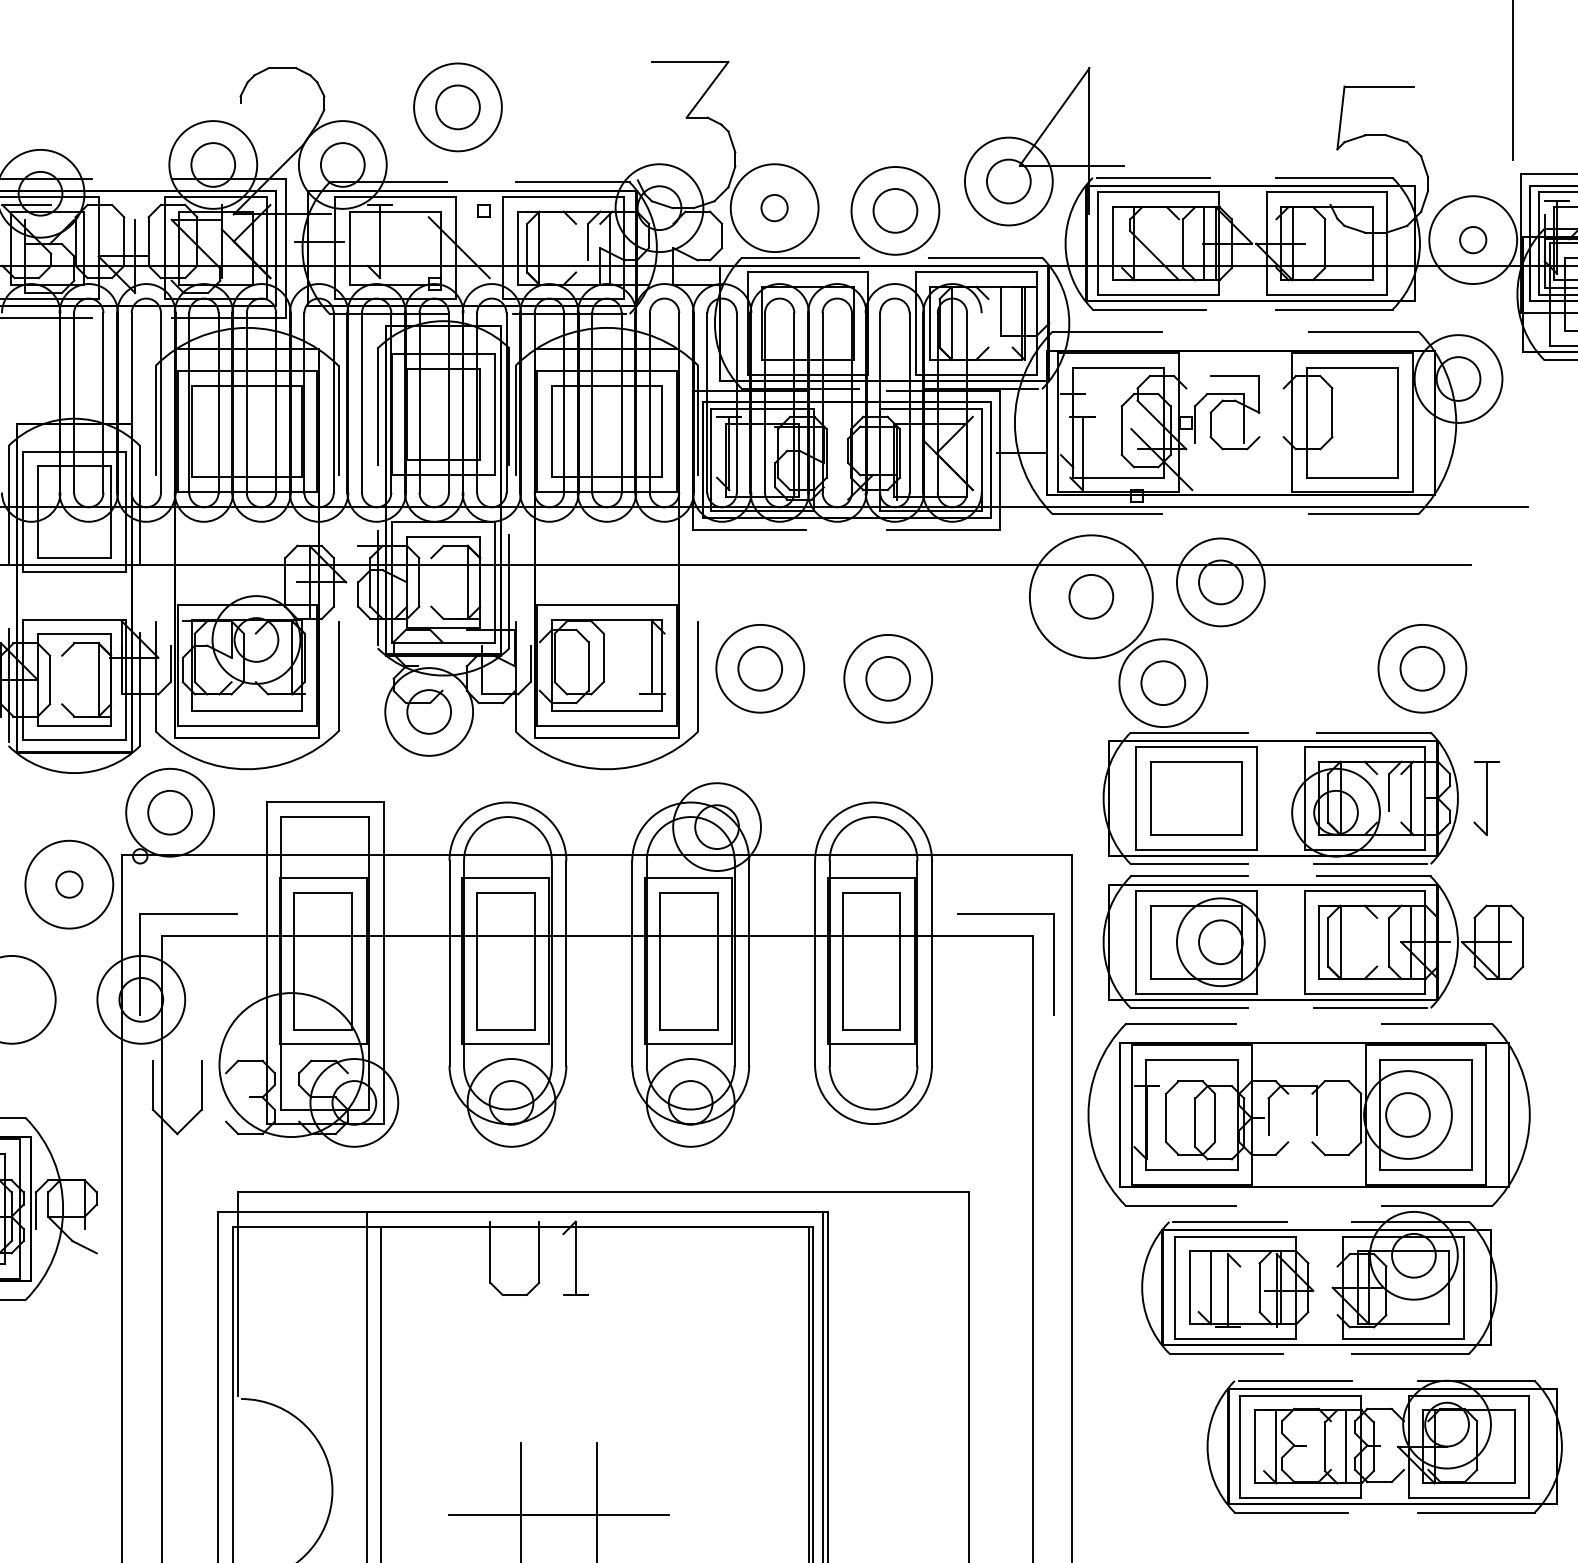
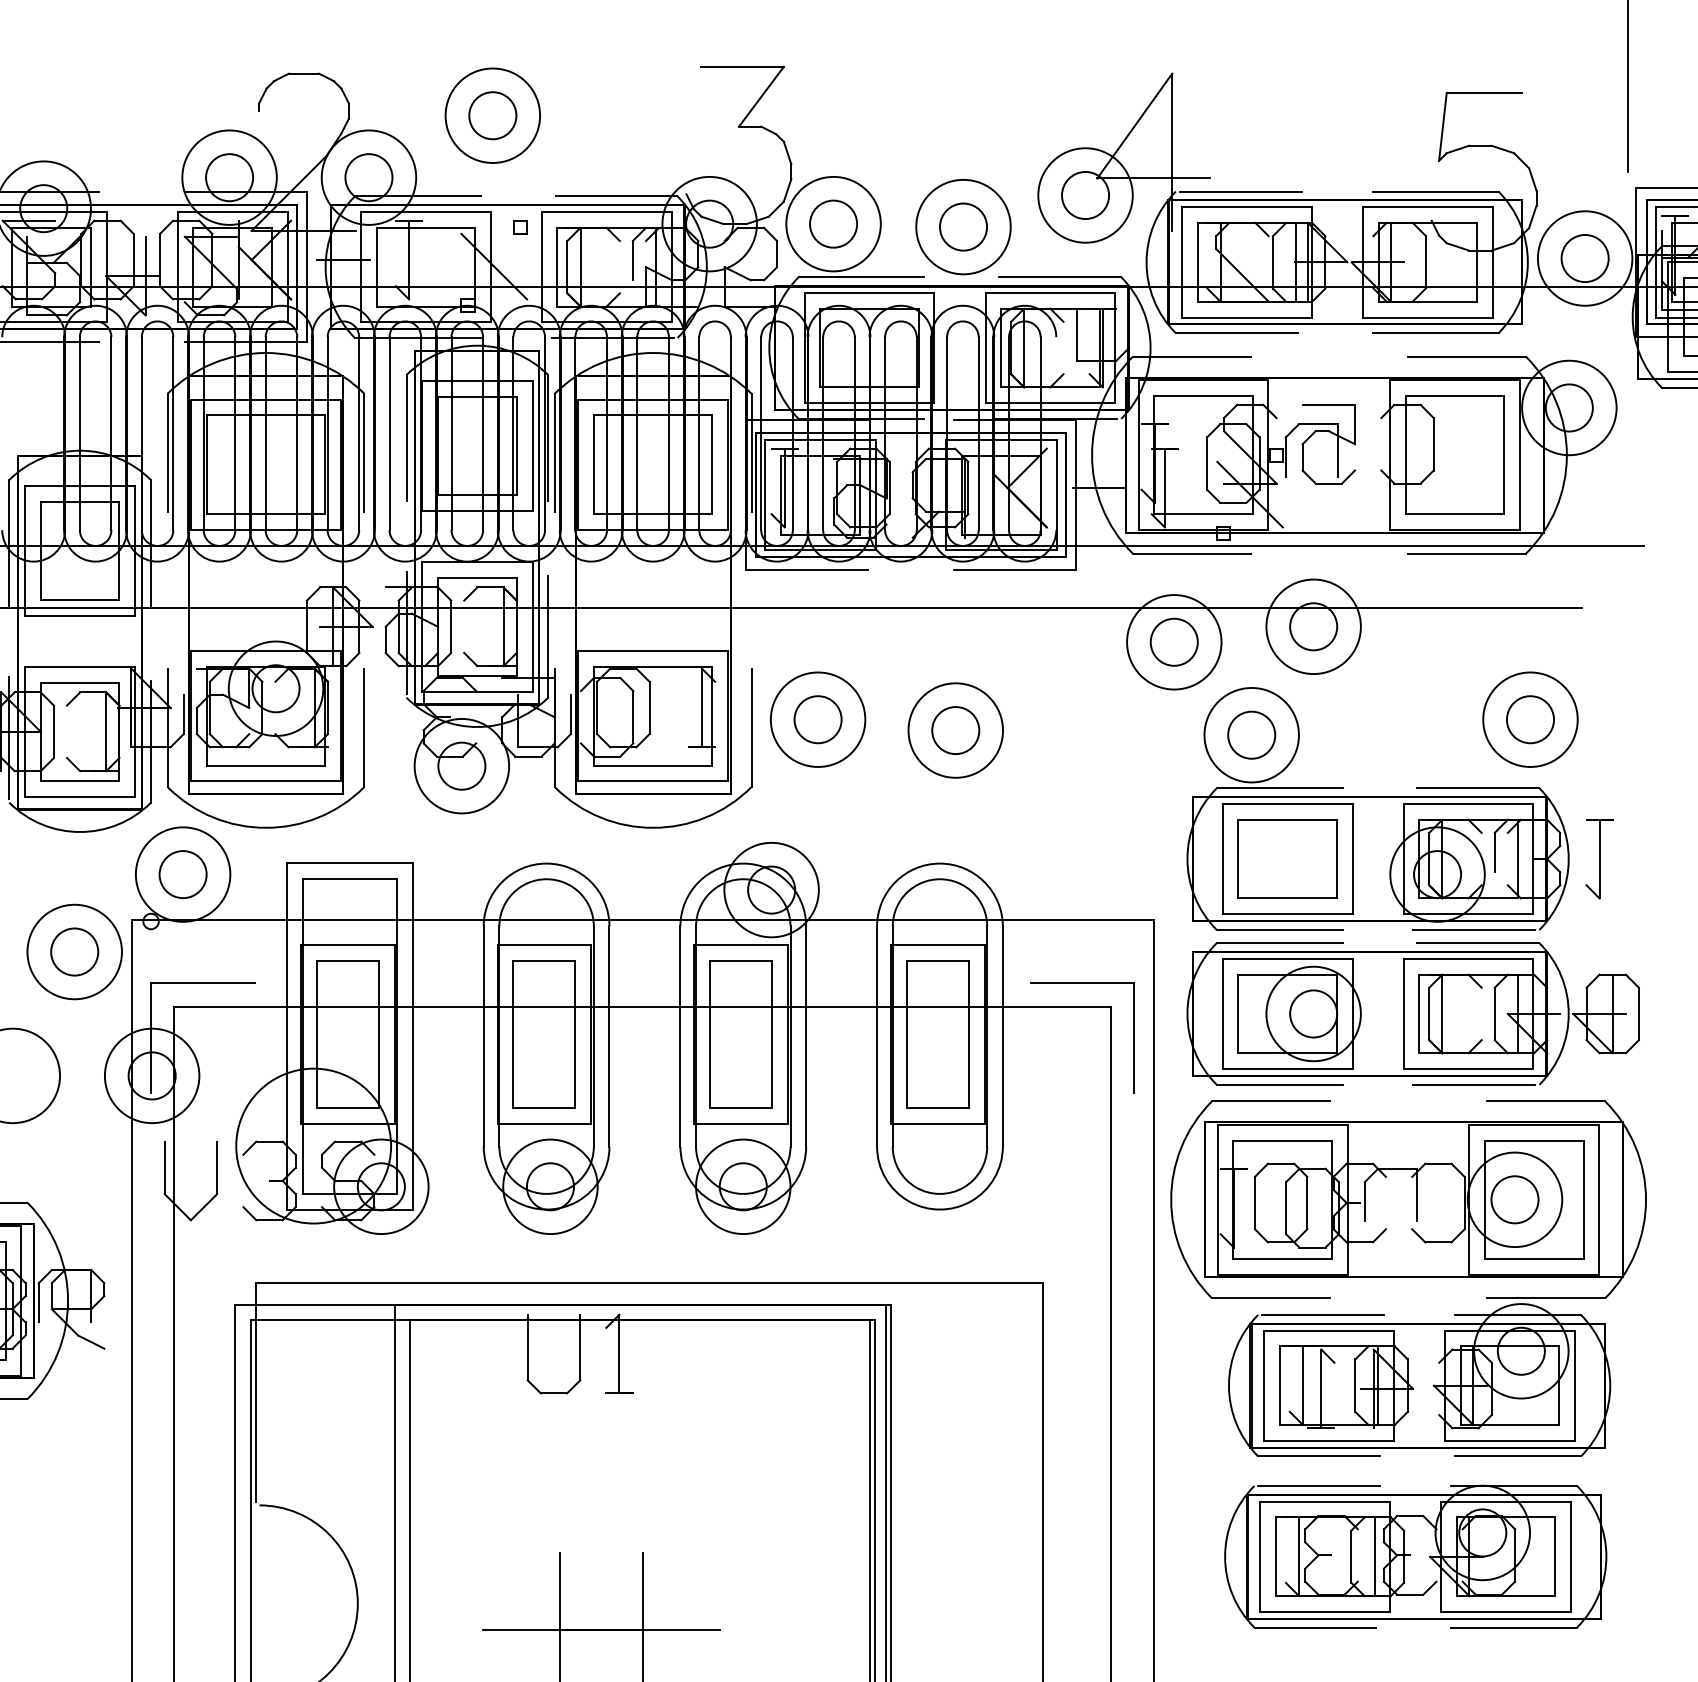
circle: (774, 207) -> (833, 223), size x1.67
circle: (1473, 240) -> (1585, 258), size x1.67
circle: (1091, 596) -> (1174, 641), size x0.71
circle: (69, 884) -> (74, 951), size x1.67
part: (1384, 1446) -> (1415, 1556), moved

